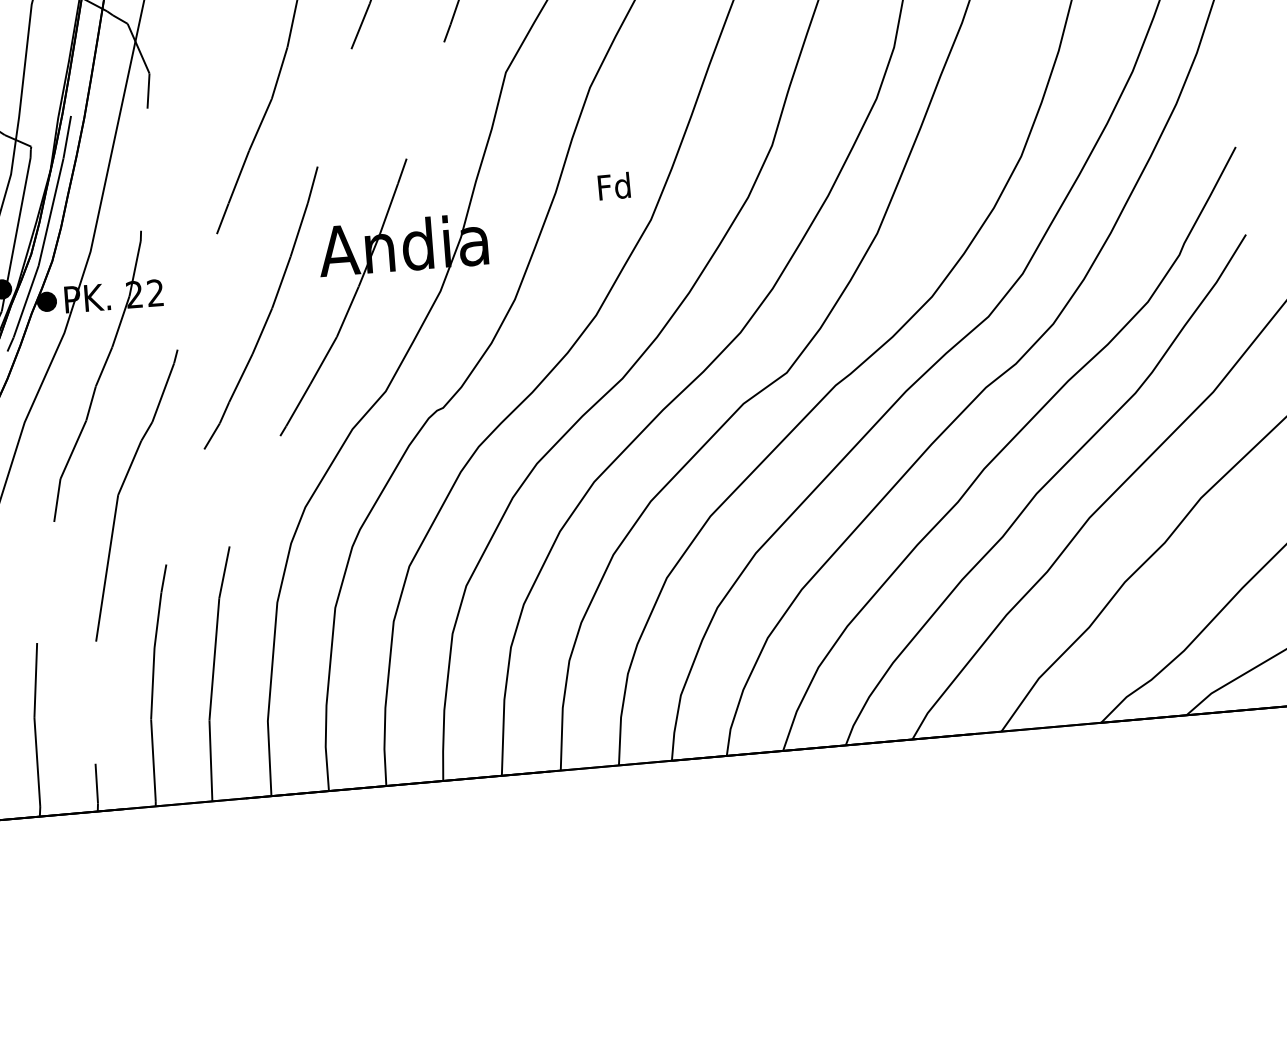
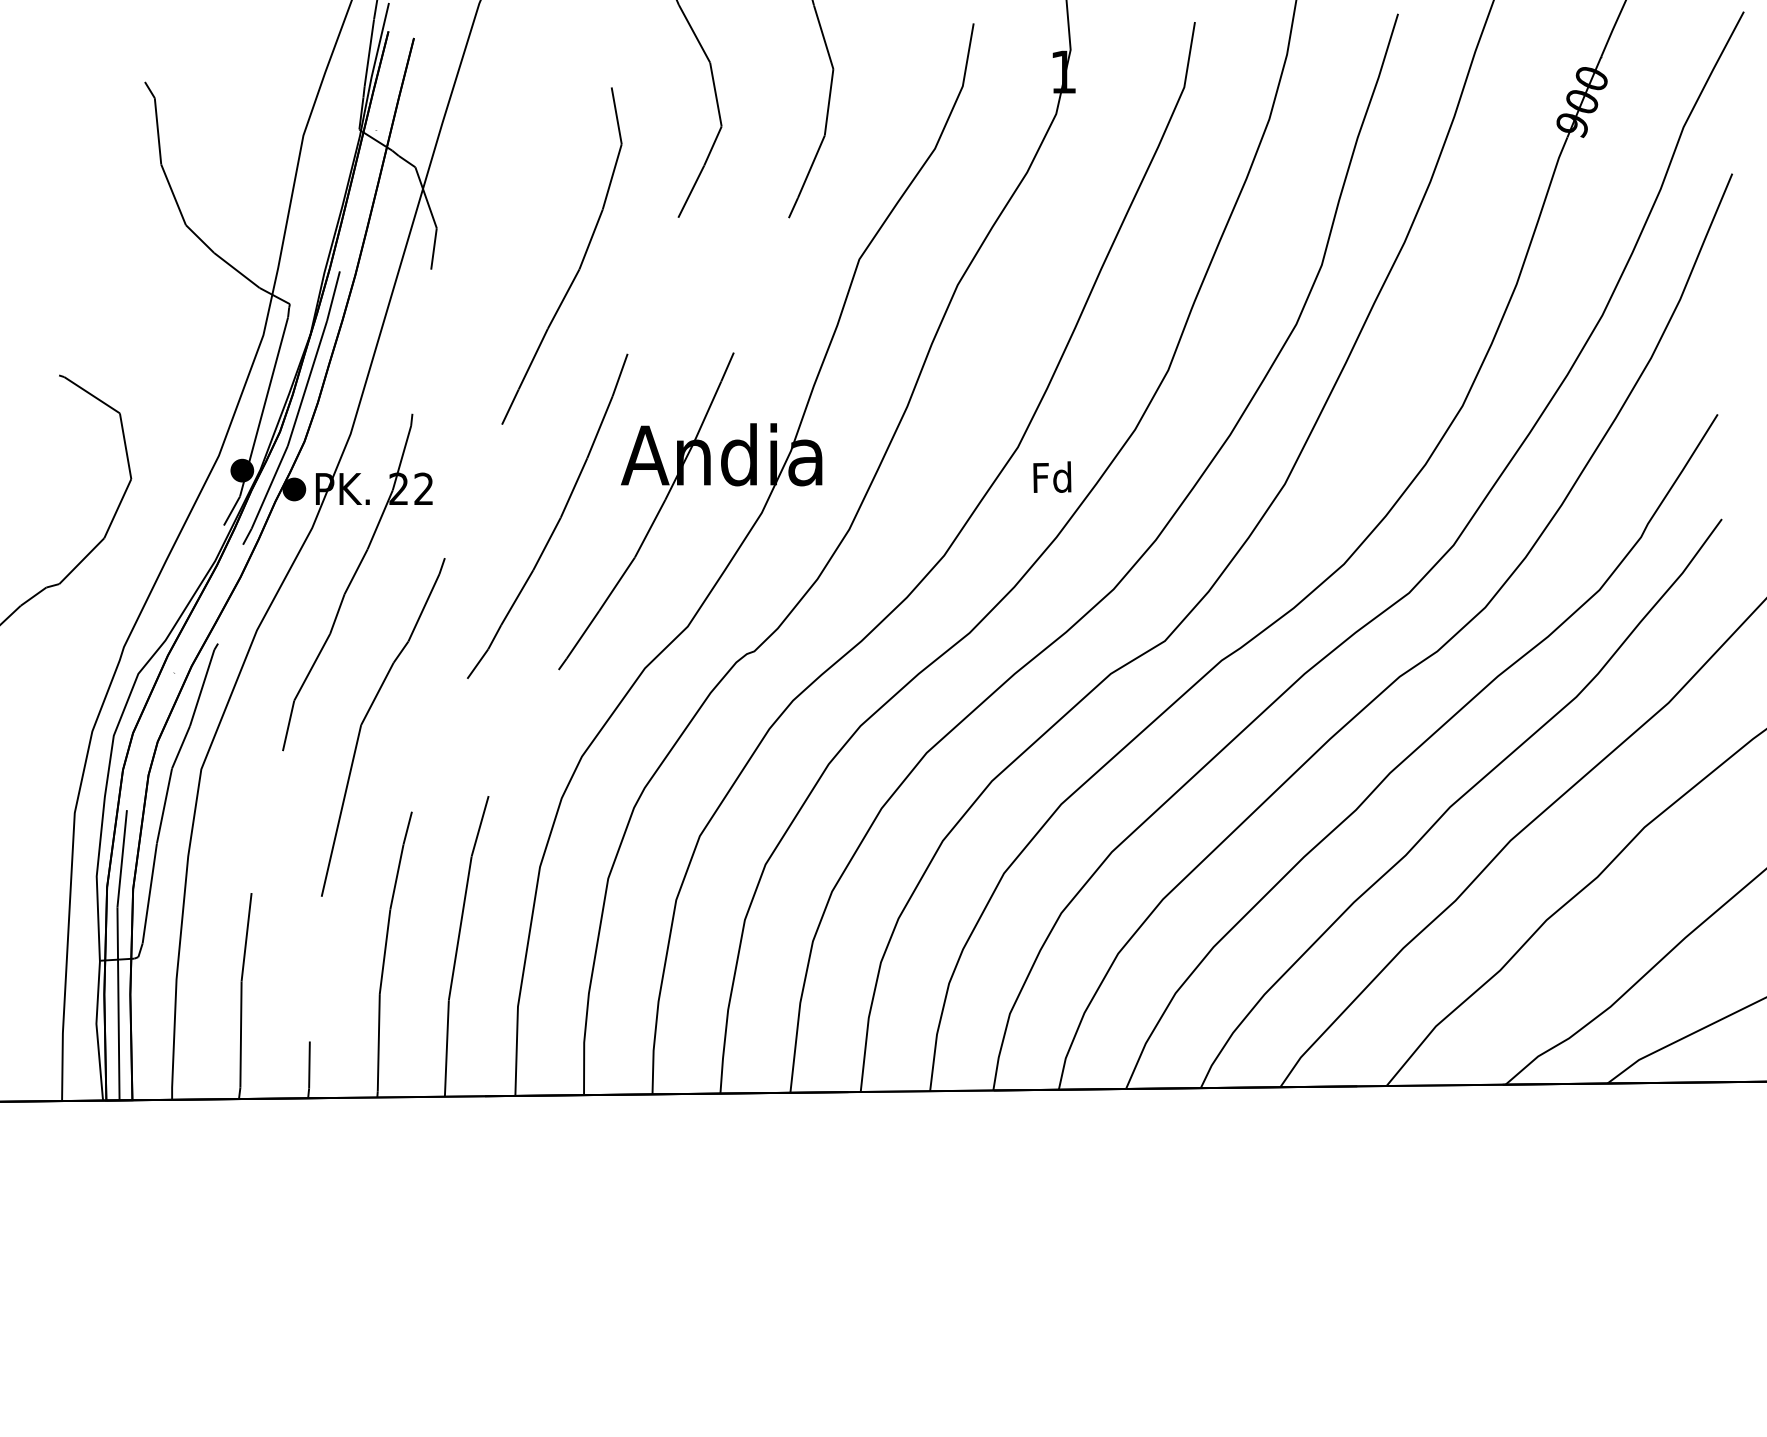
text: (614, 185) -> (1052, 476), moved

